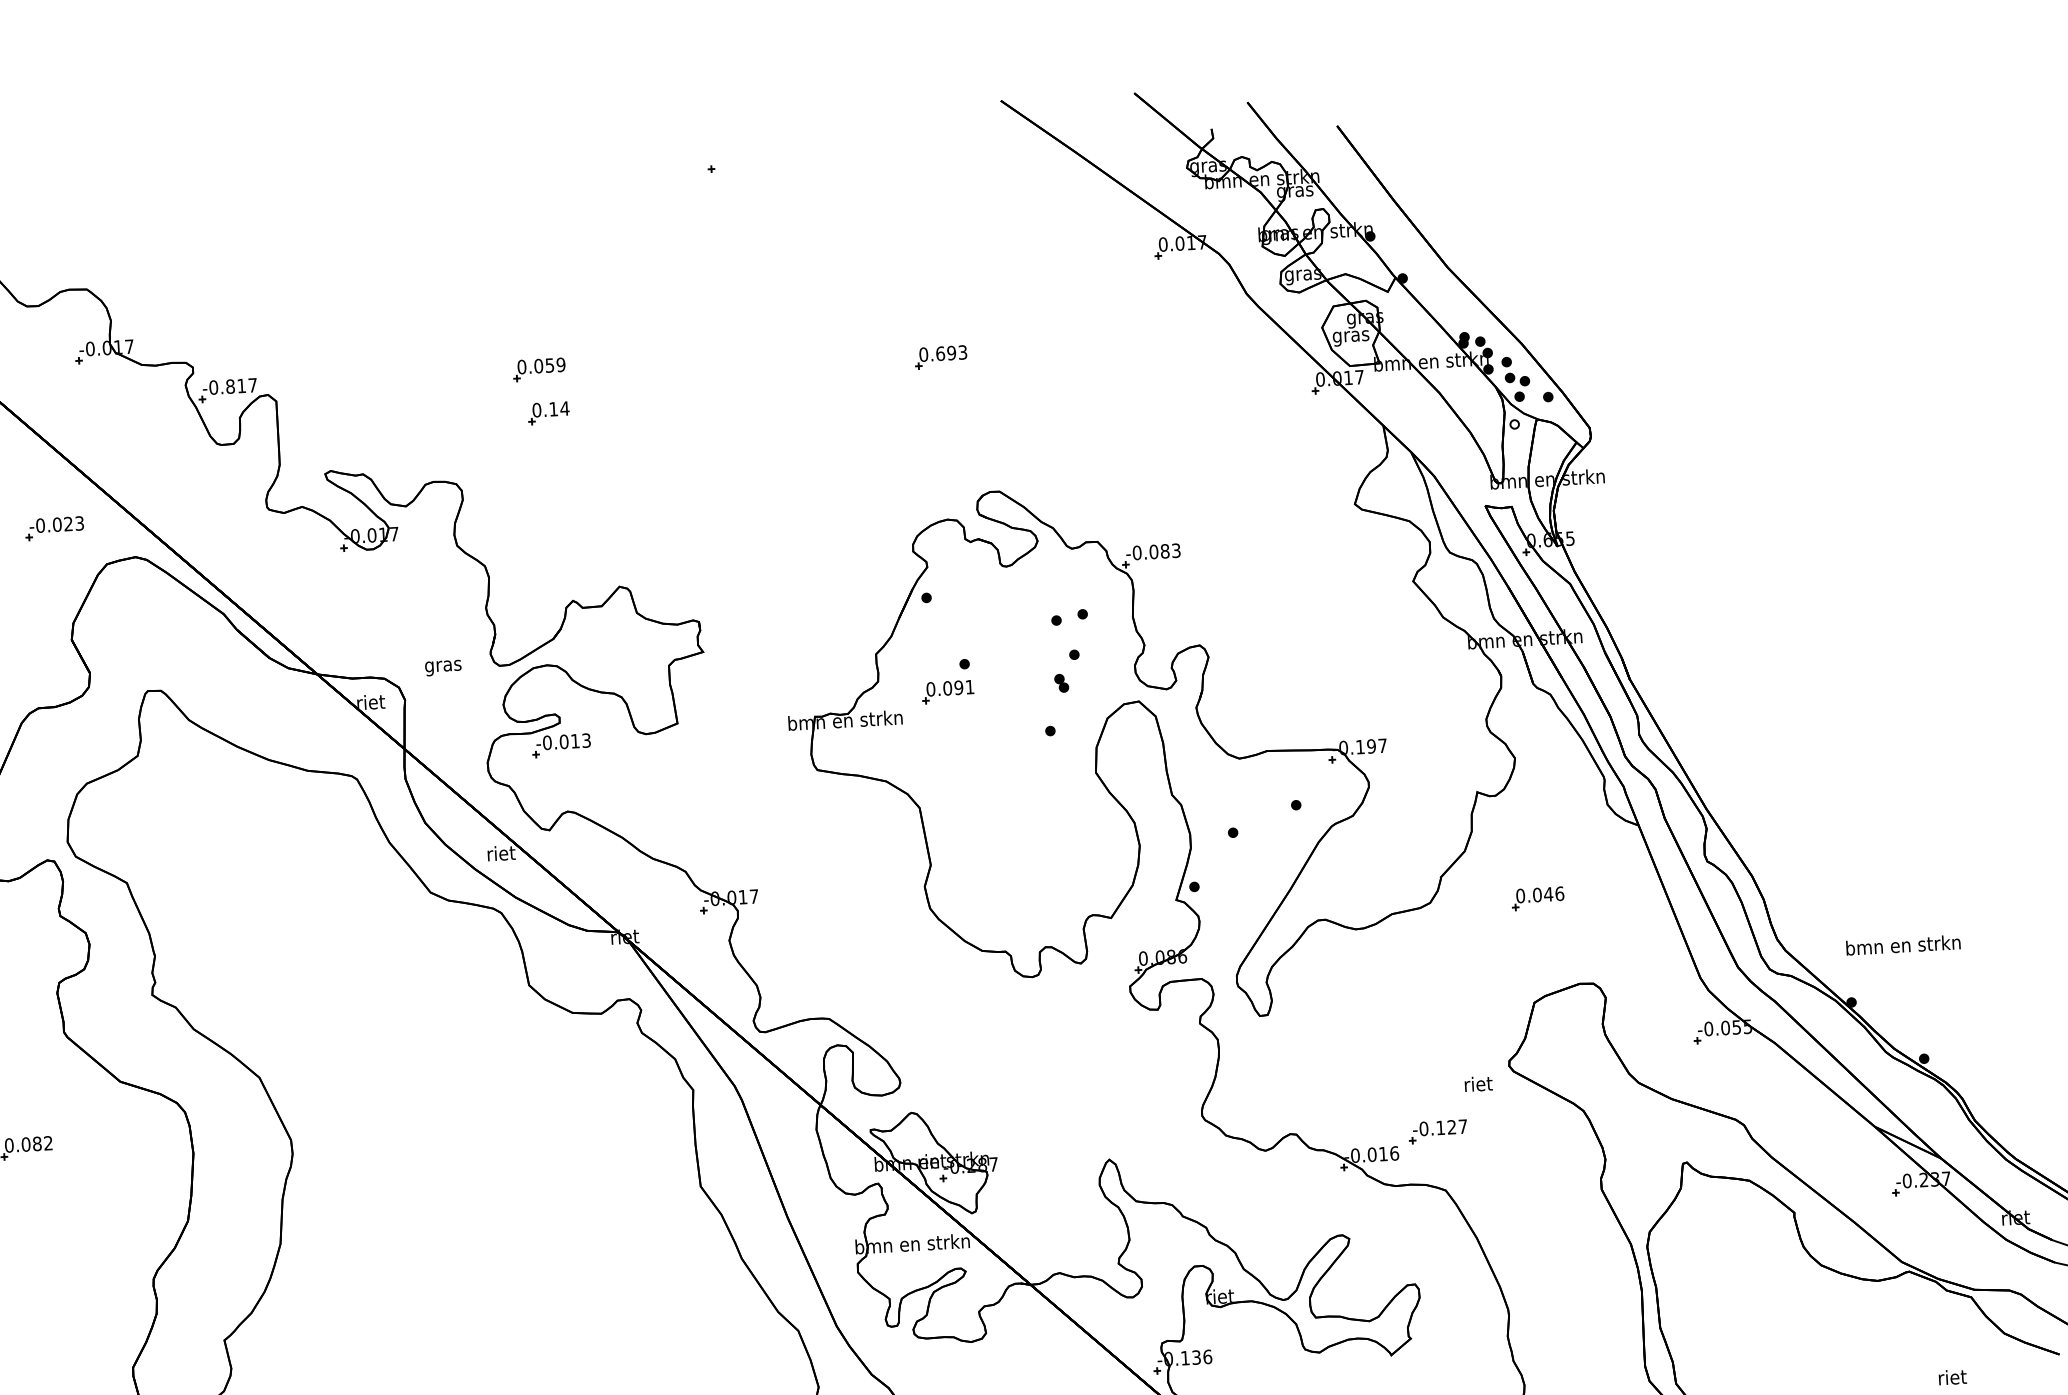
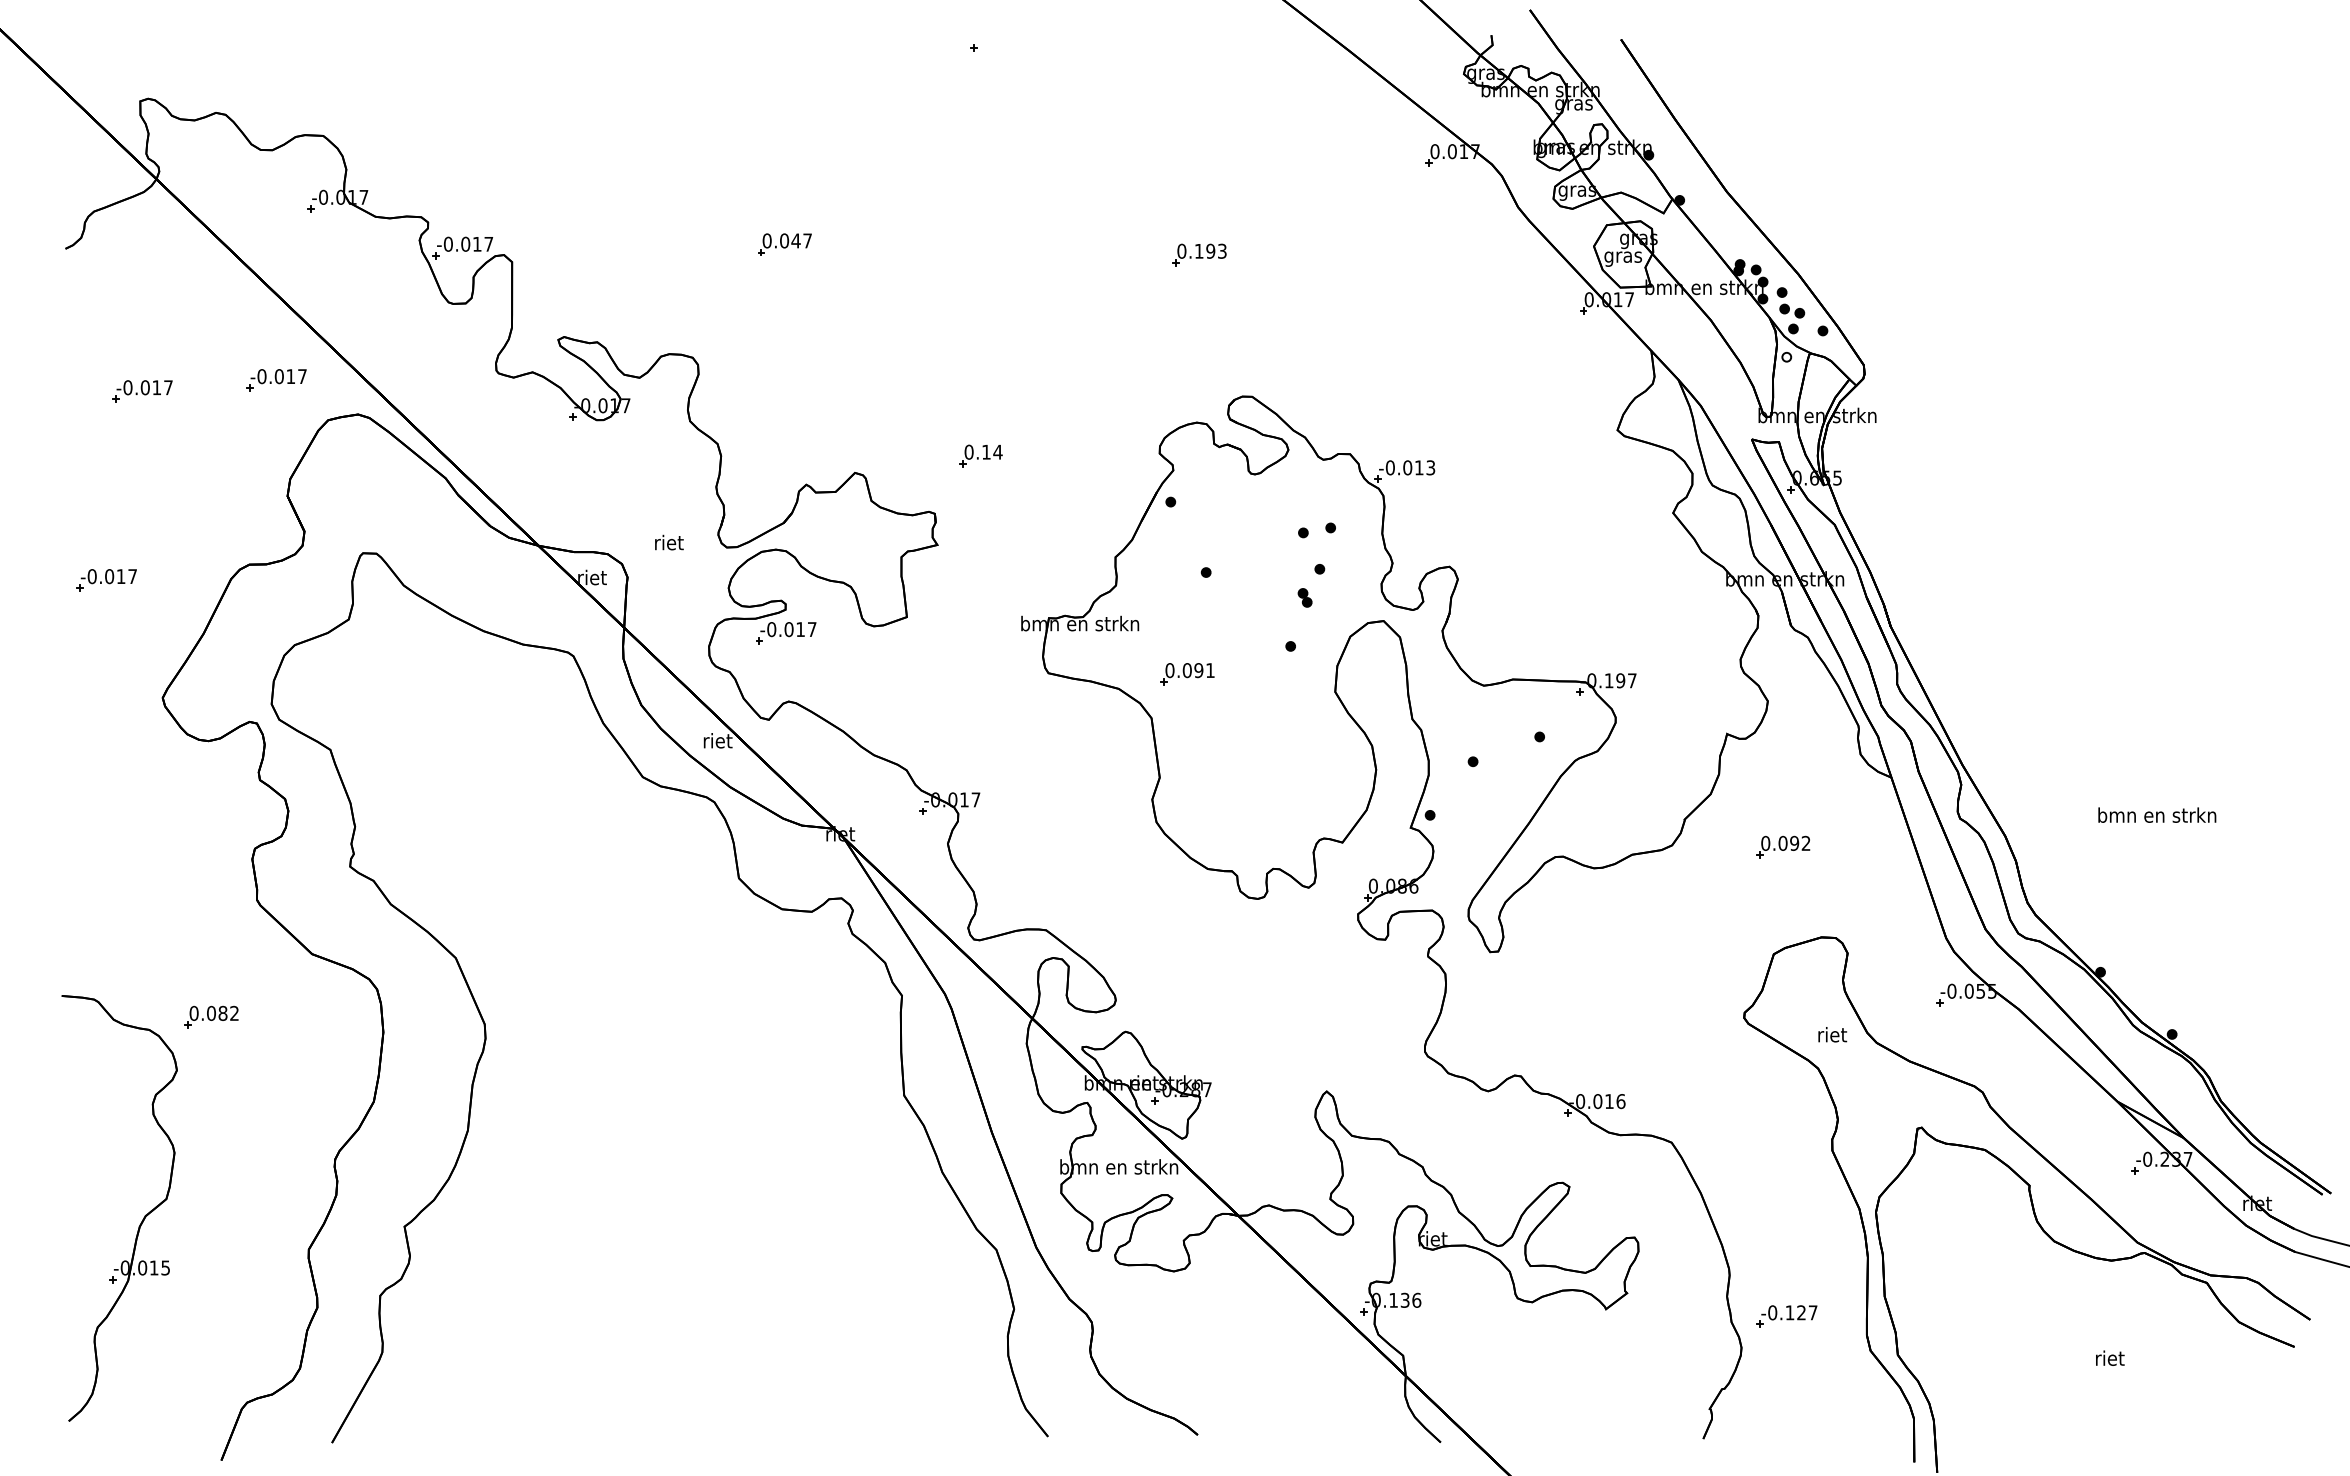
text: (939, 353) -> (1198, 250), 0.693 -> 0.193
text: (555, 364) -> (801, 240), 0.059 -> 0.047
text: (230, 386) -> (465, 244), -0.817 -> -0.017
part: (548, 412) -> (980, 455), moved
text: (73, 523) -> (296, 376), -0.023 -> -0.017
text: (1164, 551) -> (1418, 467), -0.083 -> -0.013
text: (442, 666) -> (668, 544), gras -> riet
part: (948, 692) -> (1187, 674), moved
text: (585, 740) -> (811, 629), -0.013 -> -0.017
text: (1553, 893) -> (1799, 842), 0.046 -> 0.092
text: (1903, 944) -> (2157, 814), moved
text: (1478, 1083) -> (1832, 1034), moved
part: (1437, 1131) -> (1786, 1316), moved
text: (1952, 1376) -> (2110, 1357), moved

